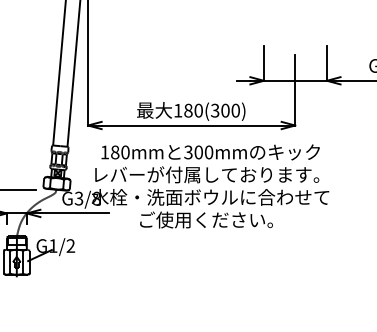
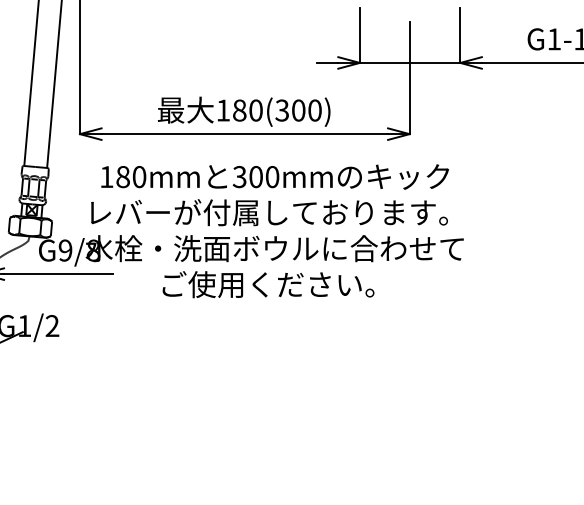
text: (78, 198) -> (64, 250), G3/8 -> G9/8

